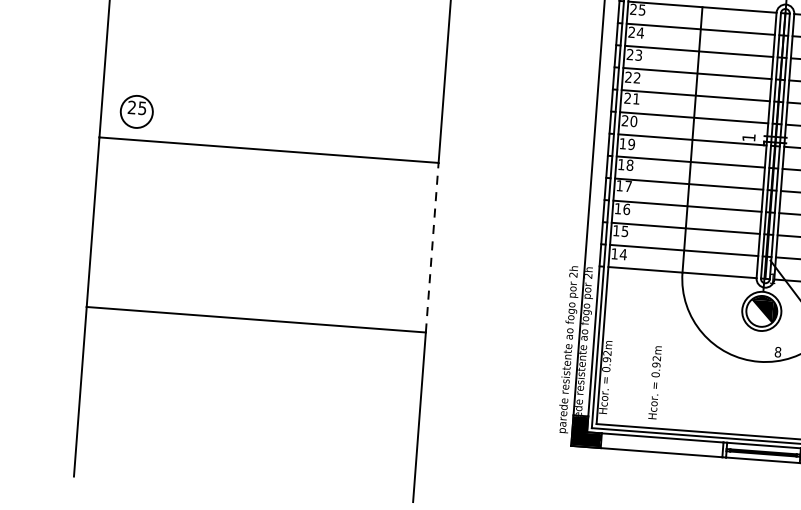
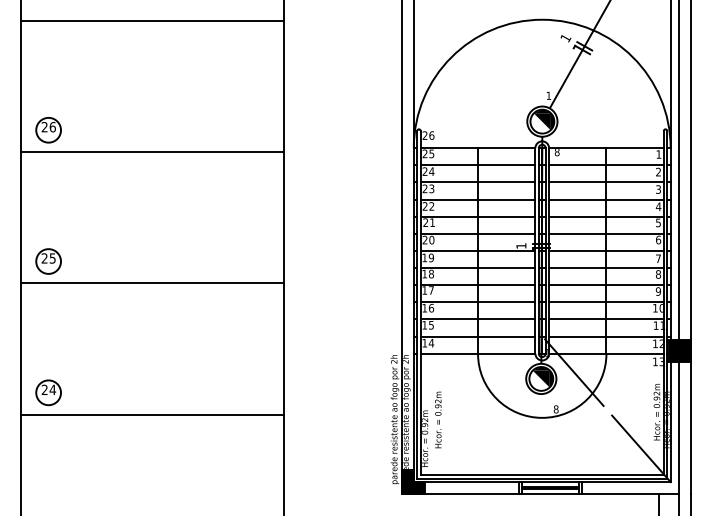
line: (431, 247) -> (283, 348), dashed -> solid
part: (123, 281) -> (48, 392), added
text: (655, 382) -> (438, 419), moved

